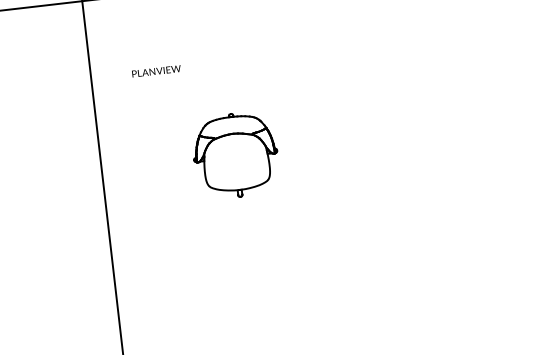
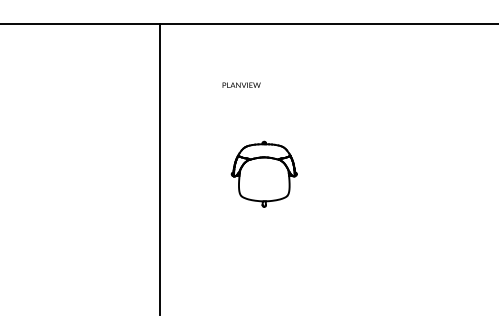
text: (156, 70) -> (241, 84), moved
part: (234, 154) -> (263, 173), moved

